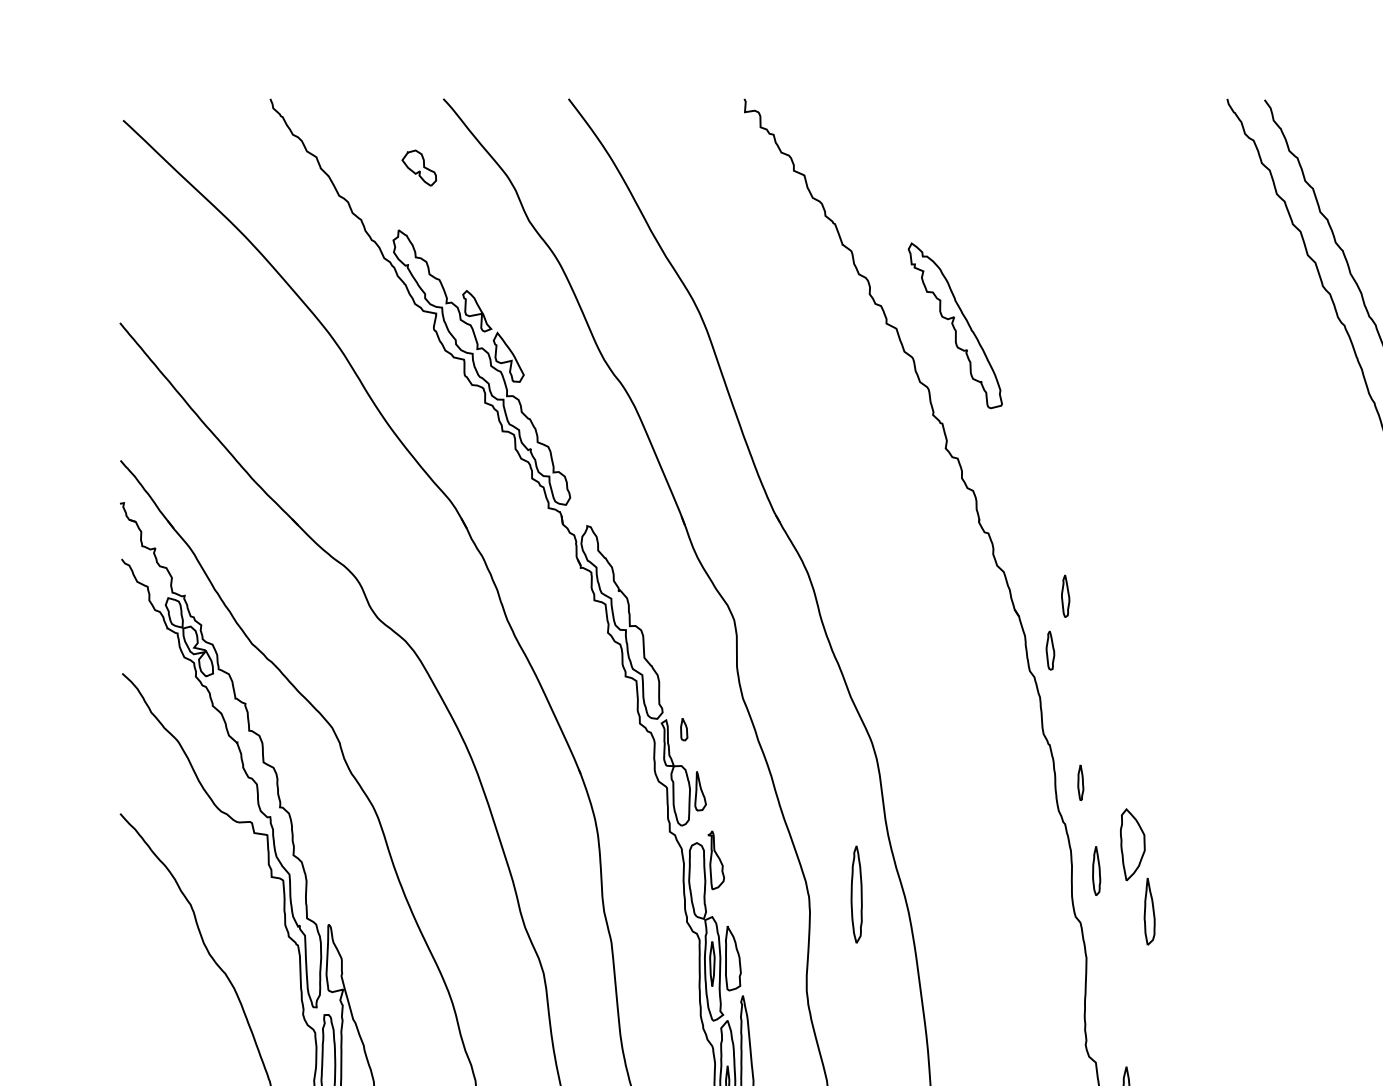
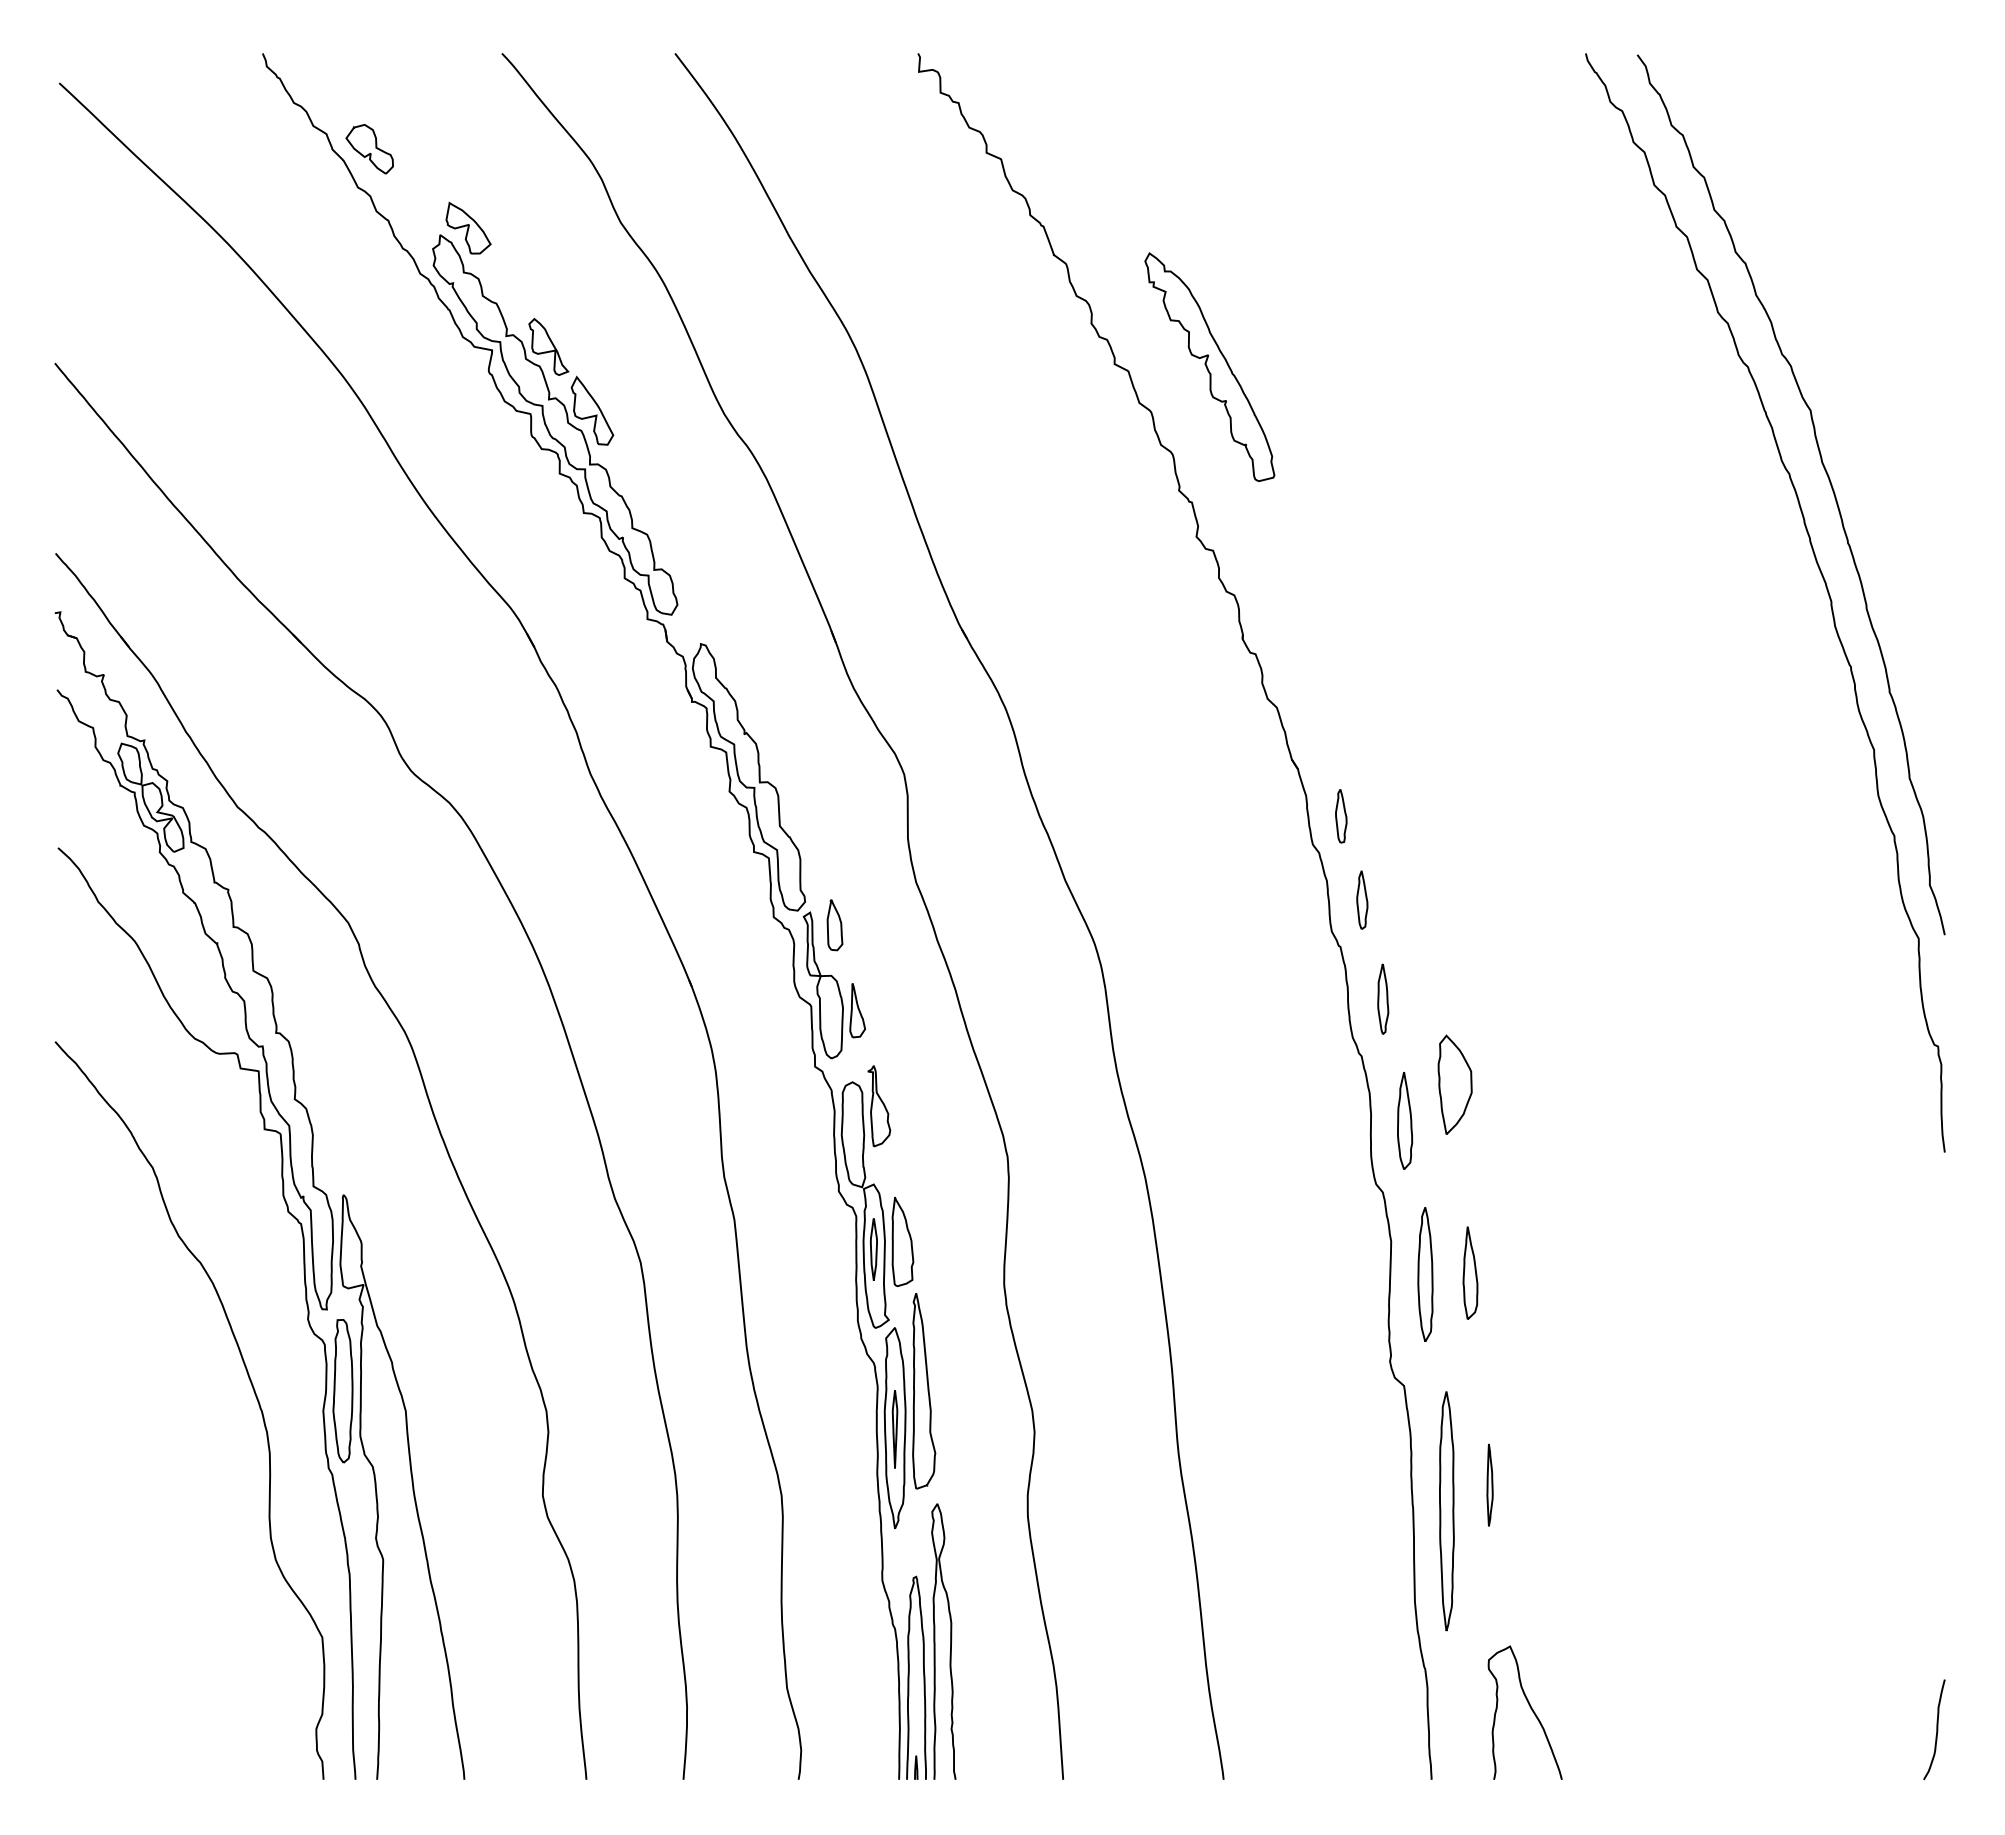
part: (419, 168) -> (369, 149), moved
part: (419, 224) -> (468, 227), added
part: (1065, 595) -> (1362, 899), moved
part: (683, 729) -> (834, 925), size x1.67
part: (1080, 782) -> (1383, 998), size x1.43
part: (1096, 870) -> (1405, 1120), size x1.43
part: (856, 894) -> (1425, 1274), moved
part: (1149, 911) -> (1470, 1272), moved

